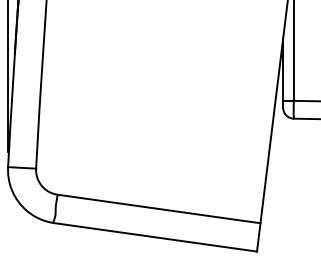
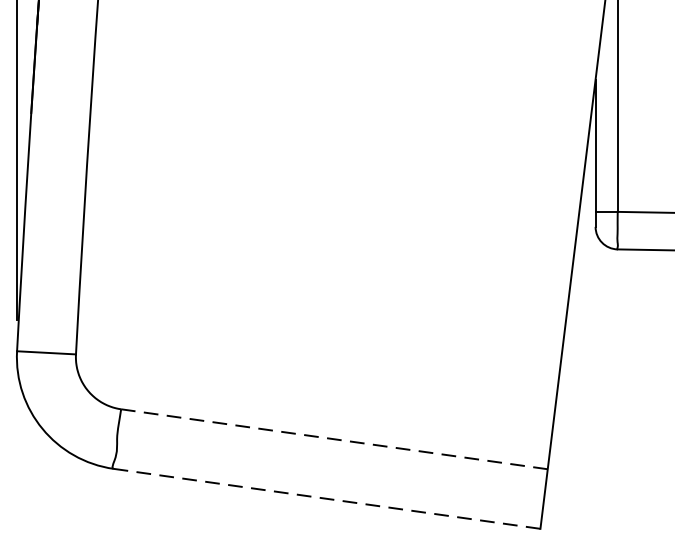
line: (158, 208) -> (333, 438), solid -> dashed
line: (155, 237) -> (326, 499), solid -> dashed

